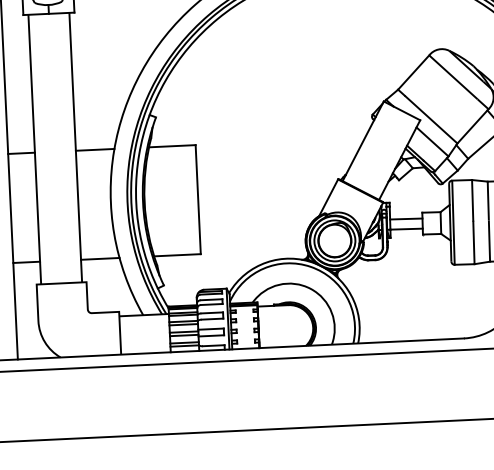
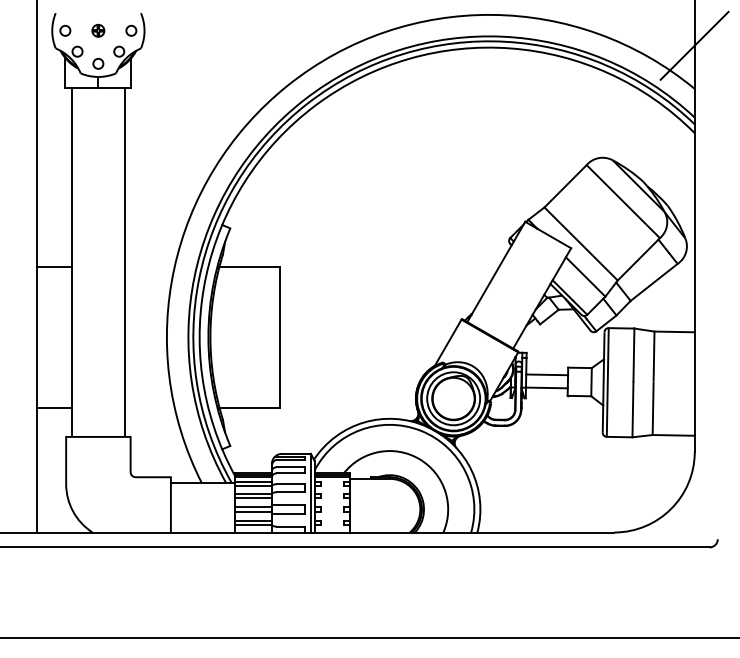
line: (94, 149) -> (149, 266), removed
line: (100, 258) -> (149, 407), removed

